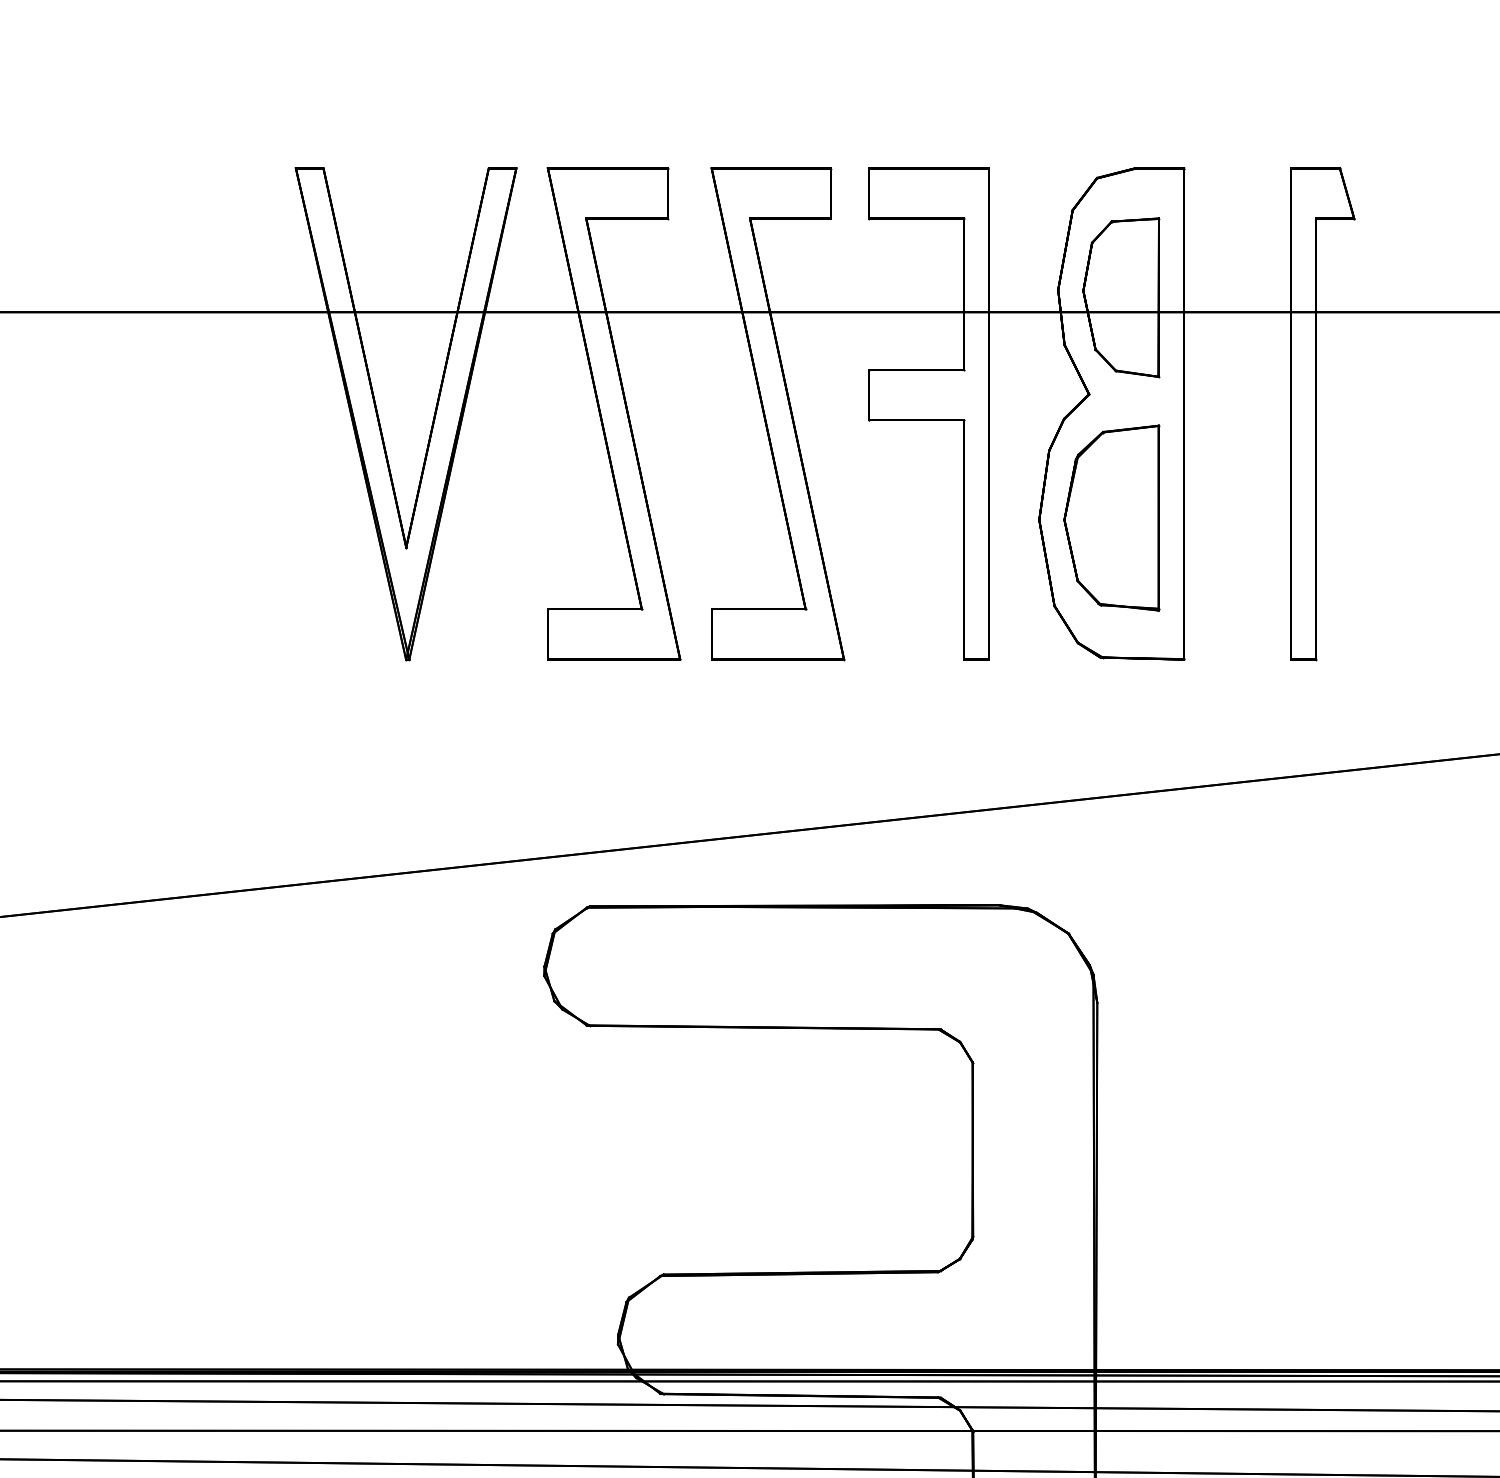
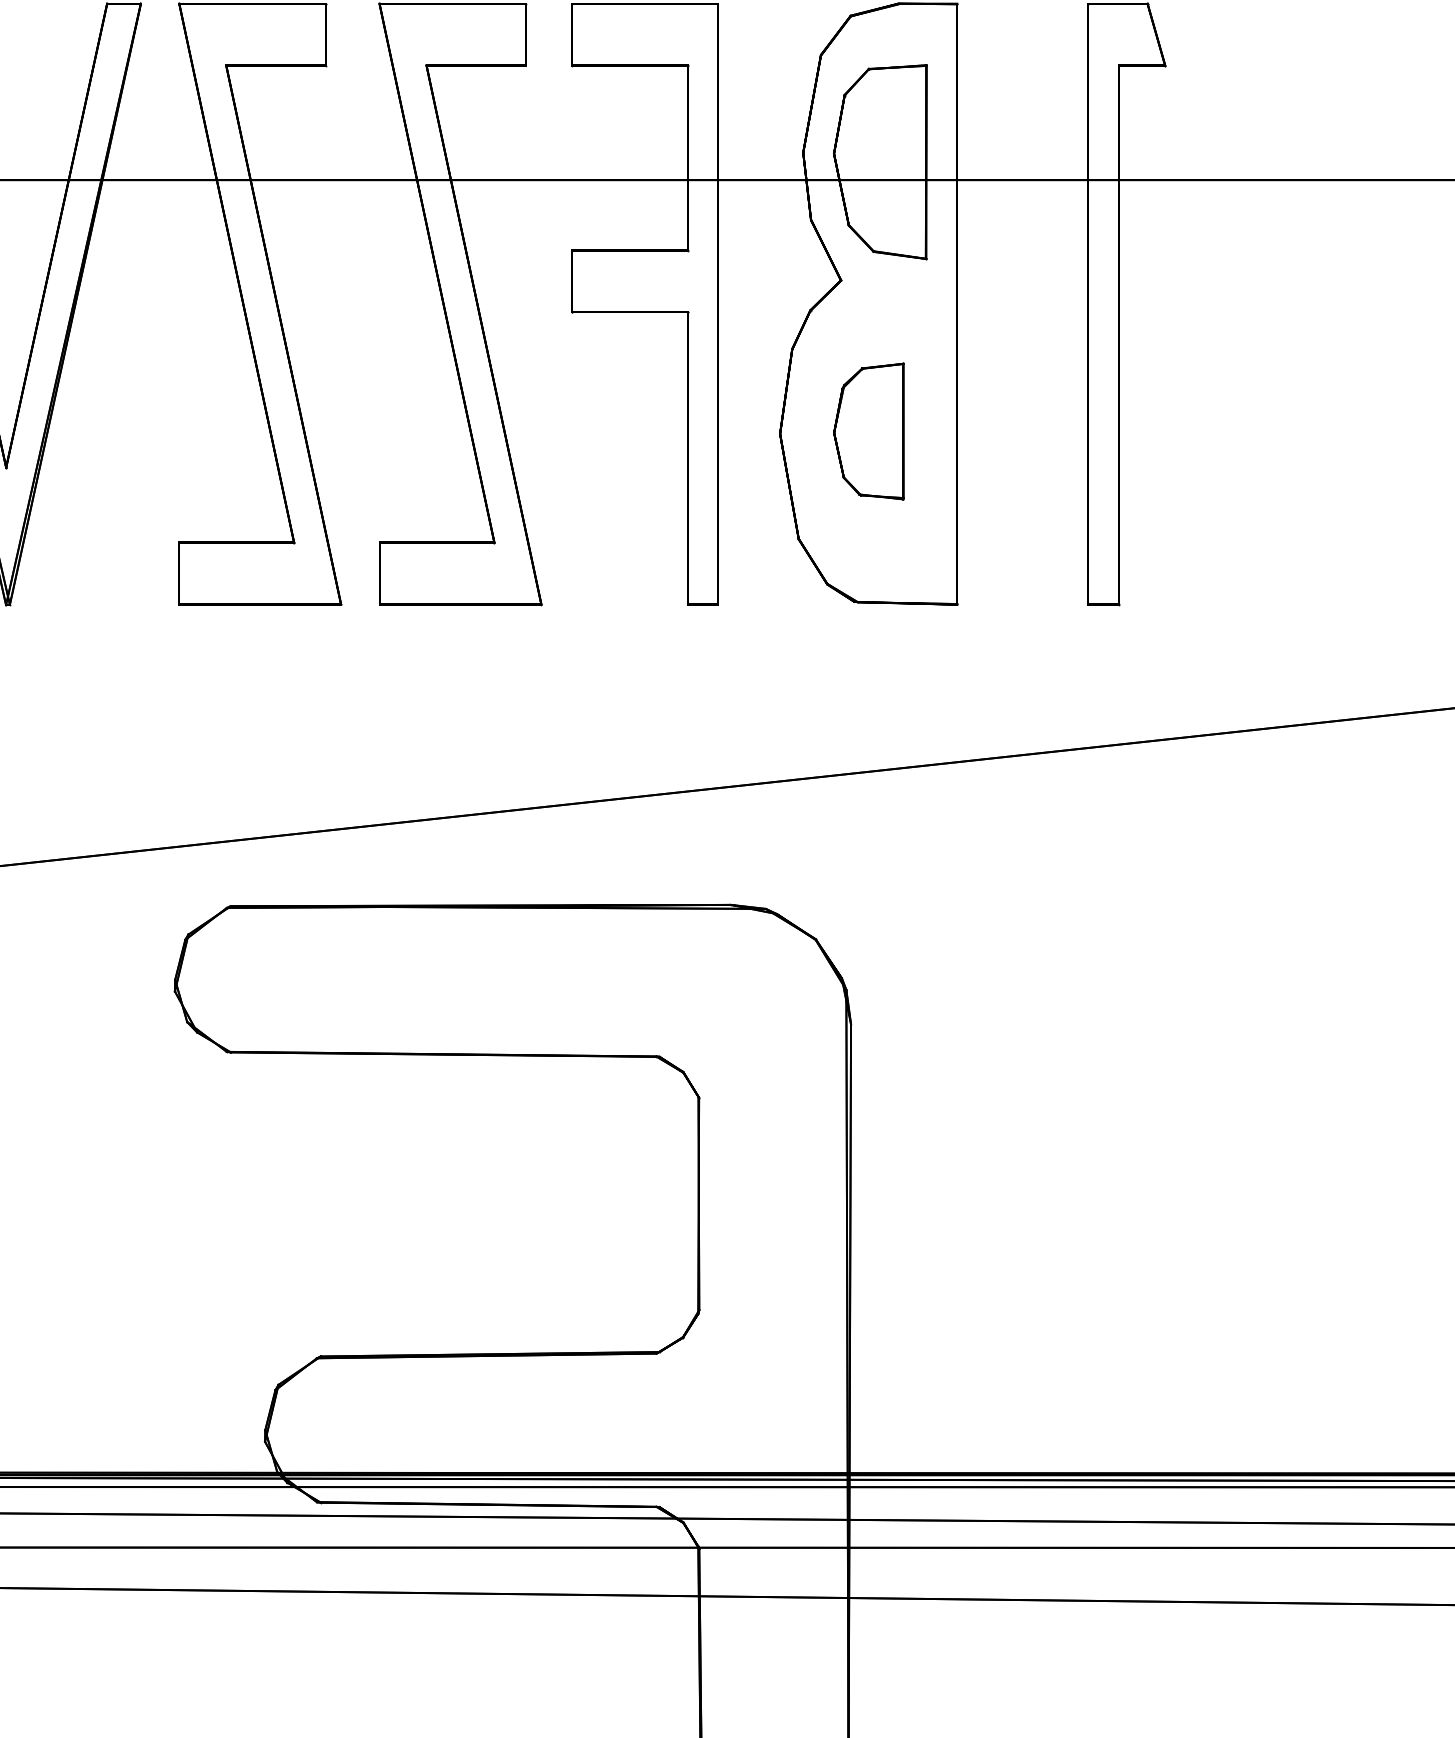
part: (1111, 517) -> (868, 430), size x0.6

